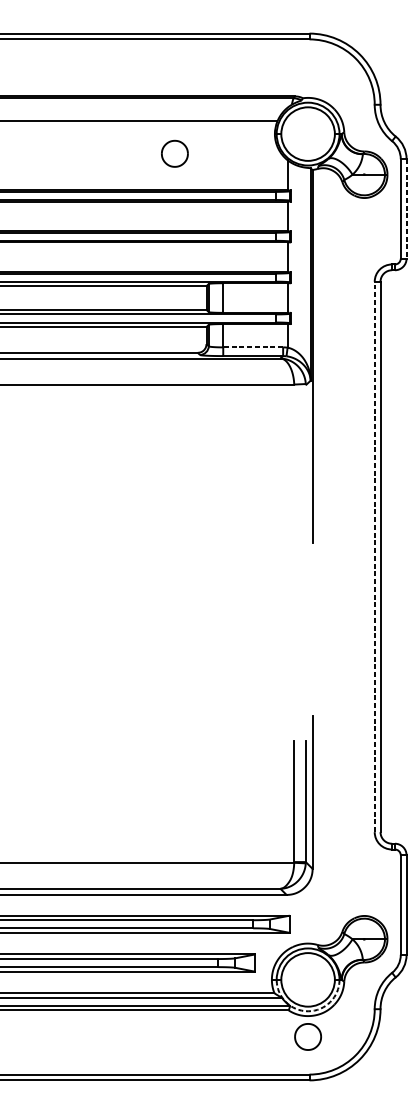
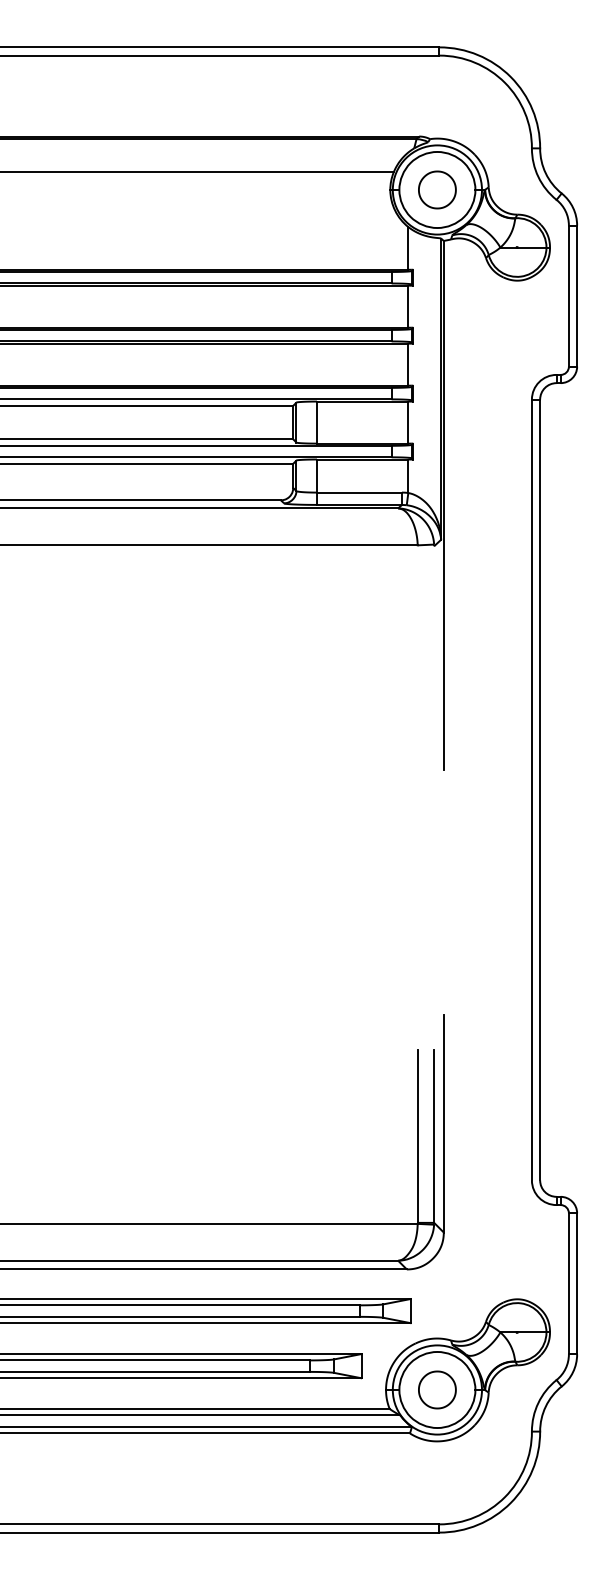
part: (174, 153) -> (437, 189), moved
line: (406, 209) -> (577, 296), dashed -> solid
line: (253, 347) -> (359, 492), dashed -> solid
line: (374, 556) -> (531, 789), dashed -> solid
arc: (308, 1011) -> (437, 1434), dashed -> solid
part: (308, 1036) -> (437, 1389), moved

